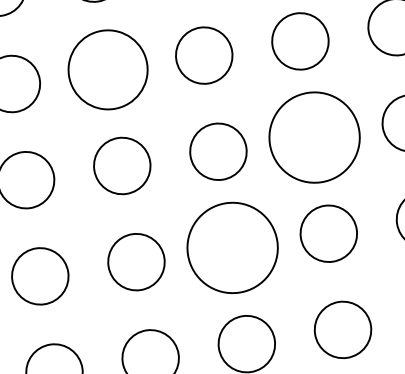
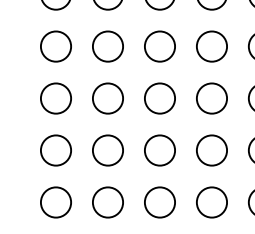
circle: (107, 69) -> (107, 46), size x0.71
circle: (313, 137) -> (211, 98), size x0.62
circle: (231, 248) -> (159, 150), size x0.62

